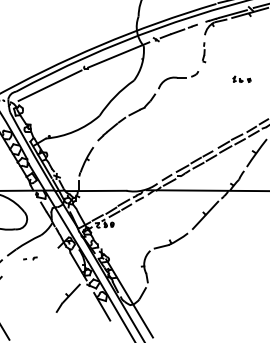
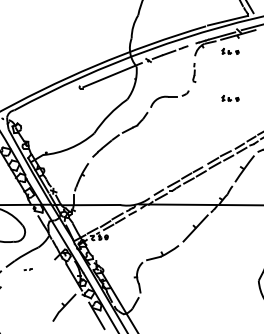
part: (241, 30) -> (230, 51), added
line: (49, 85) -> (46, 104), removed
part: (30, 258) -> (28, 269), size x0.6

